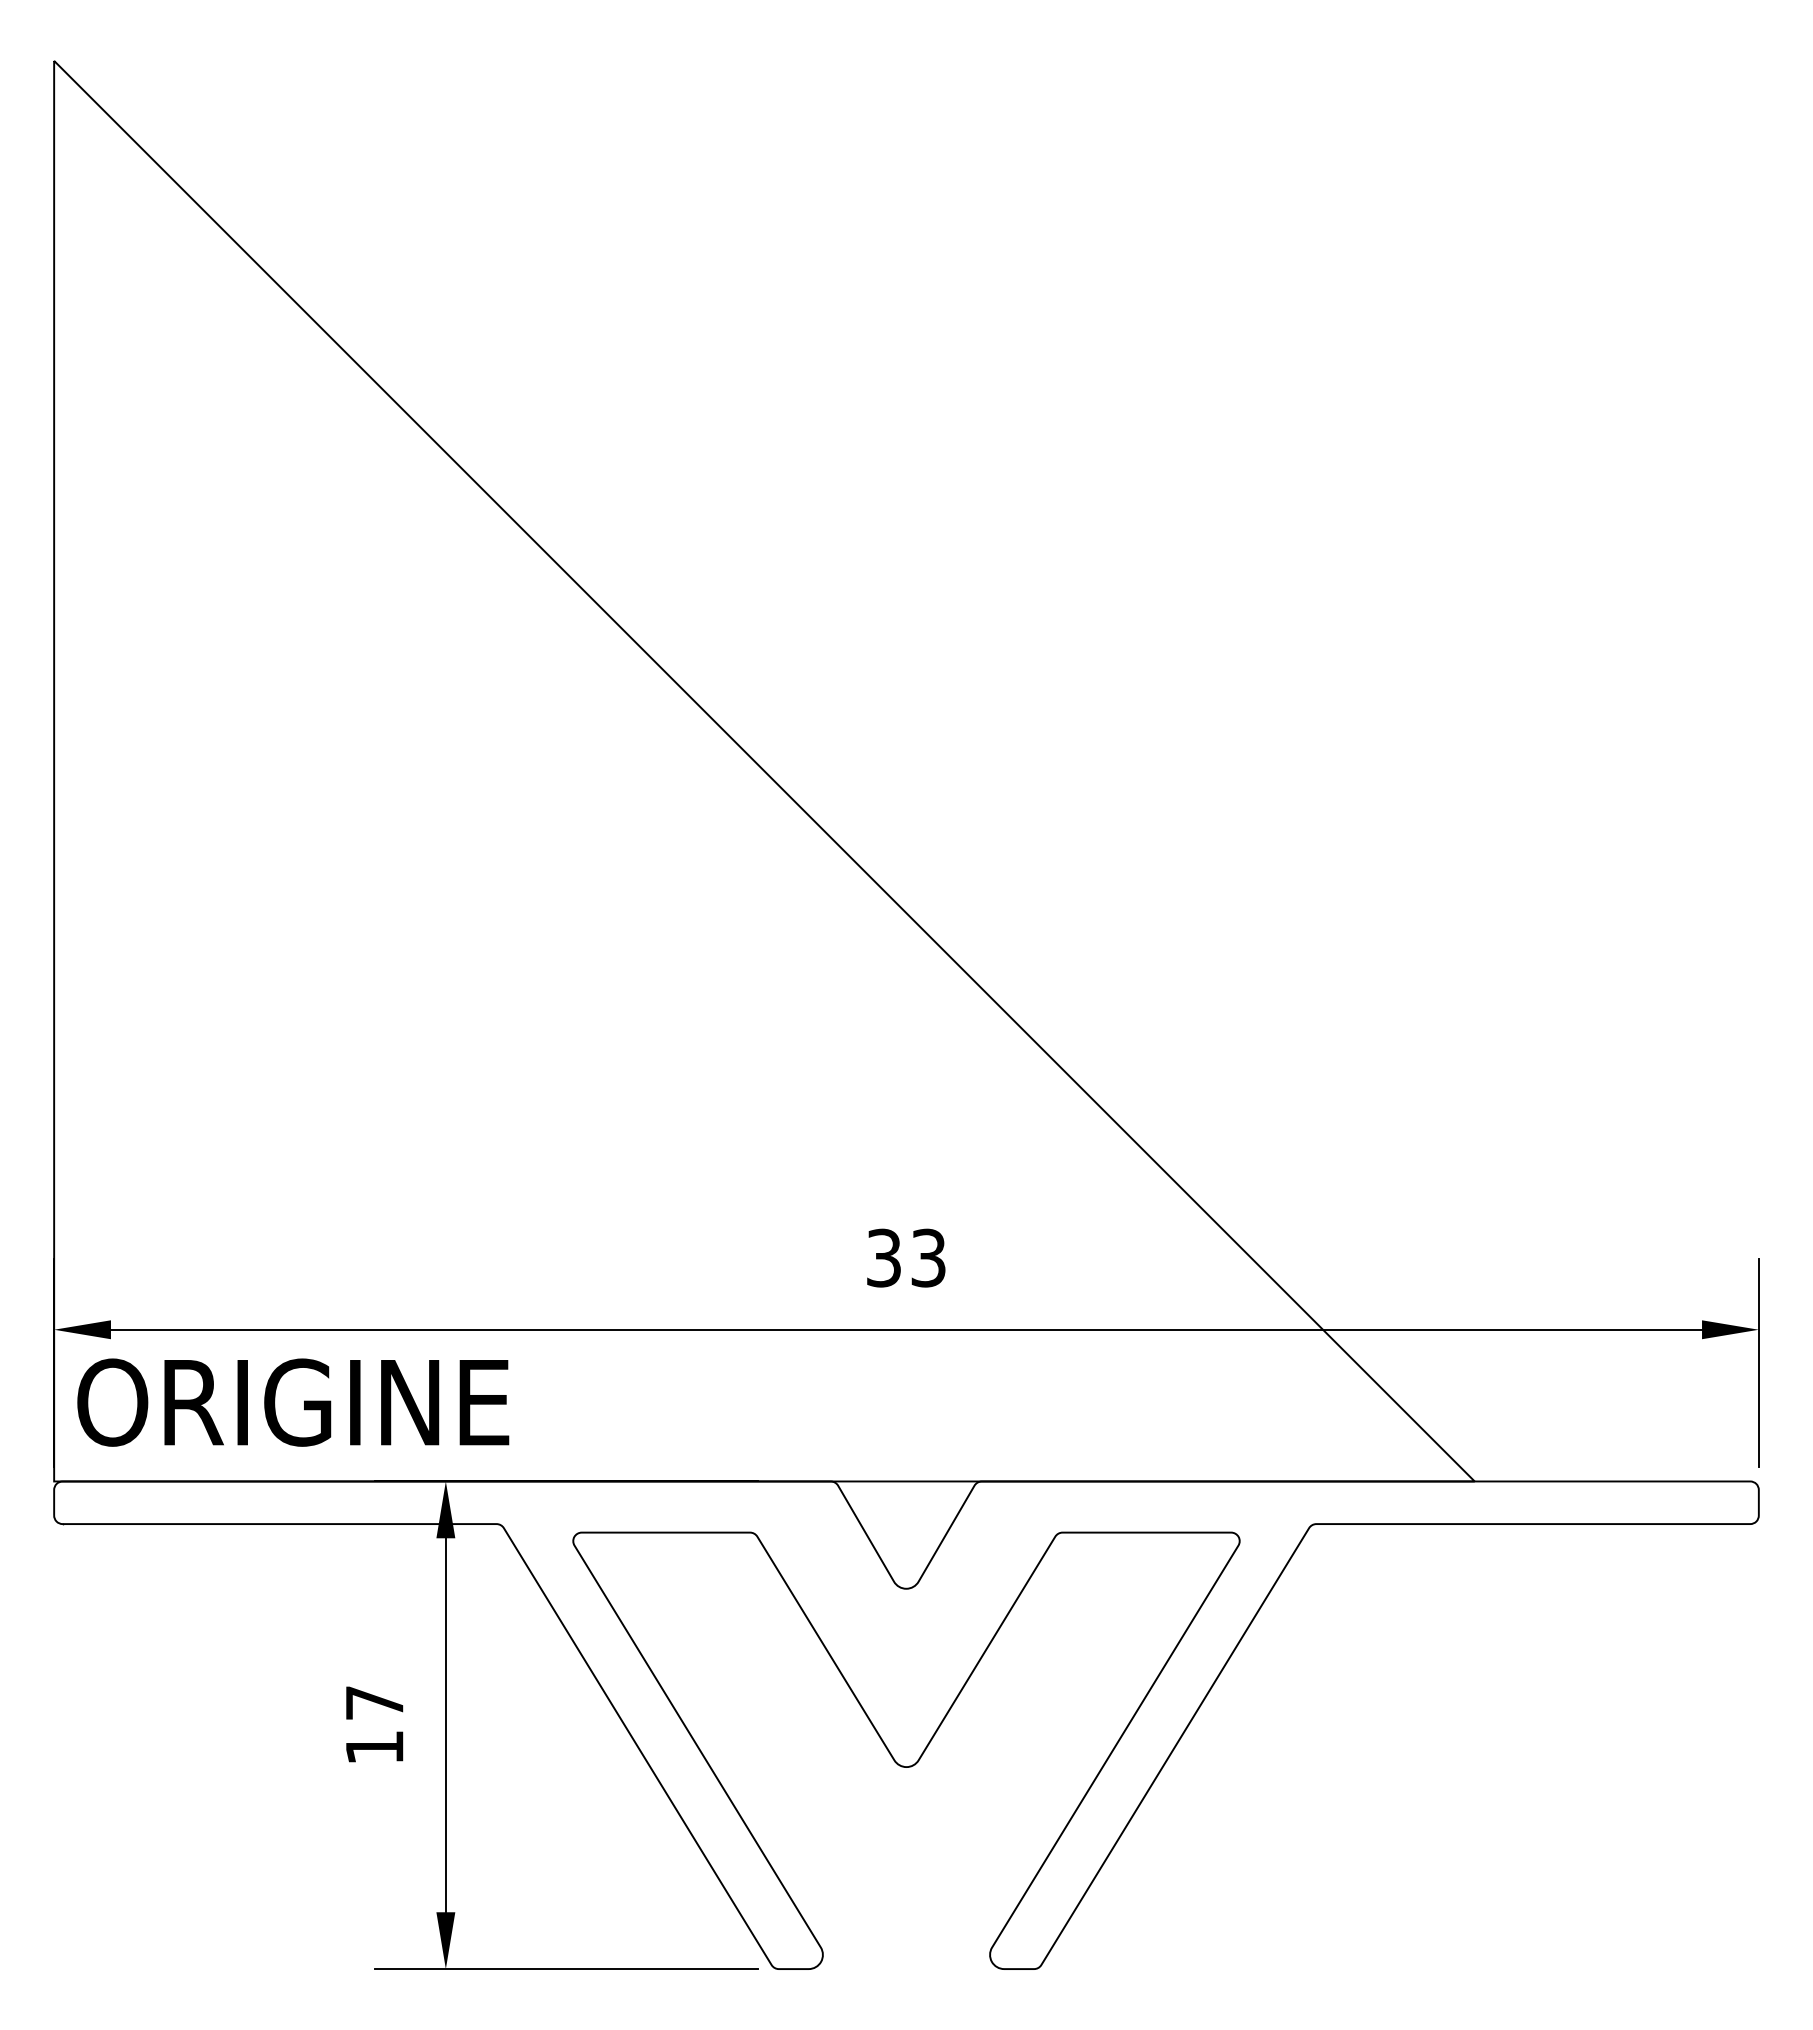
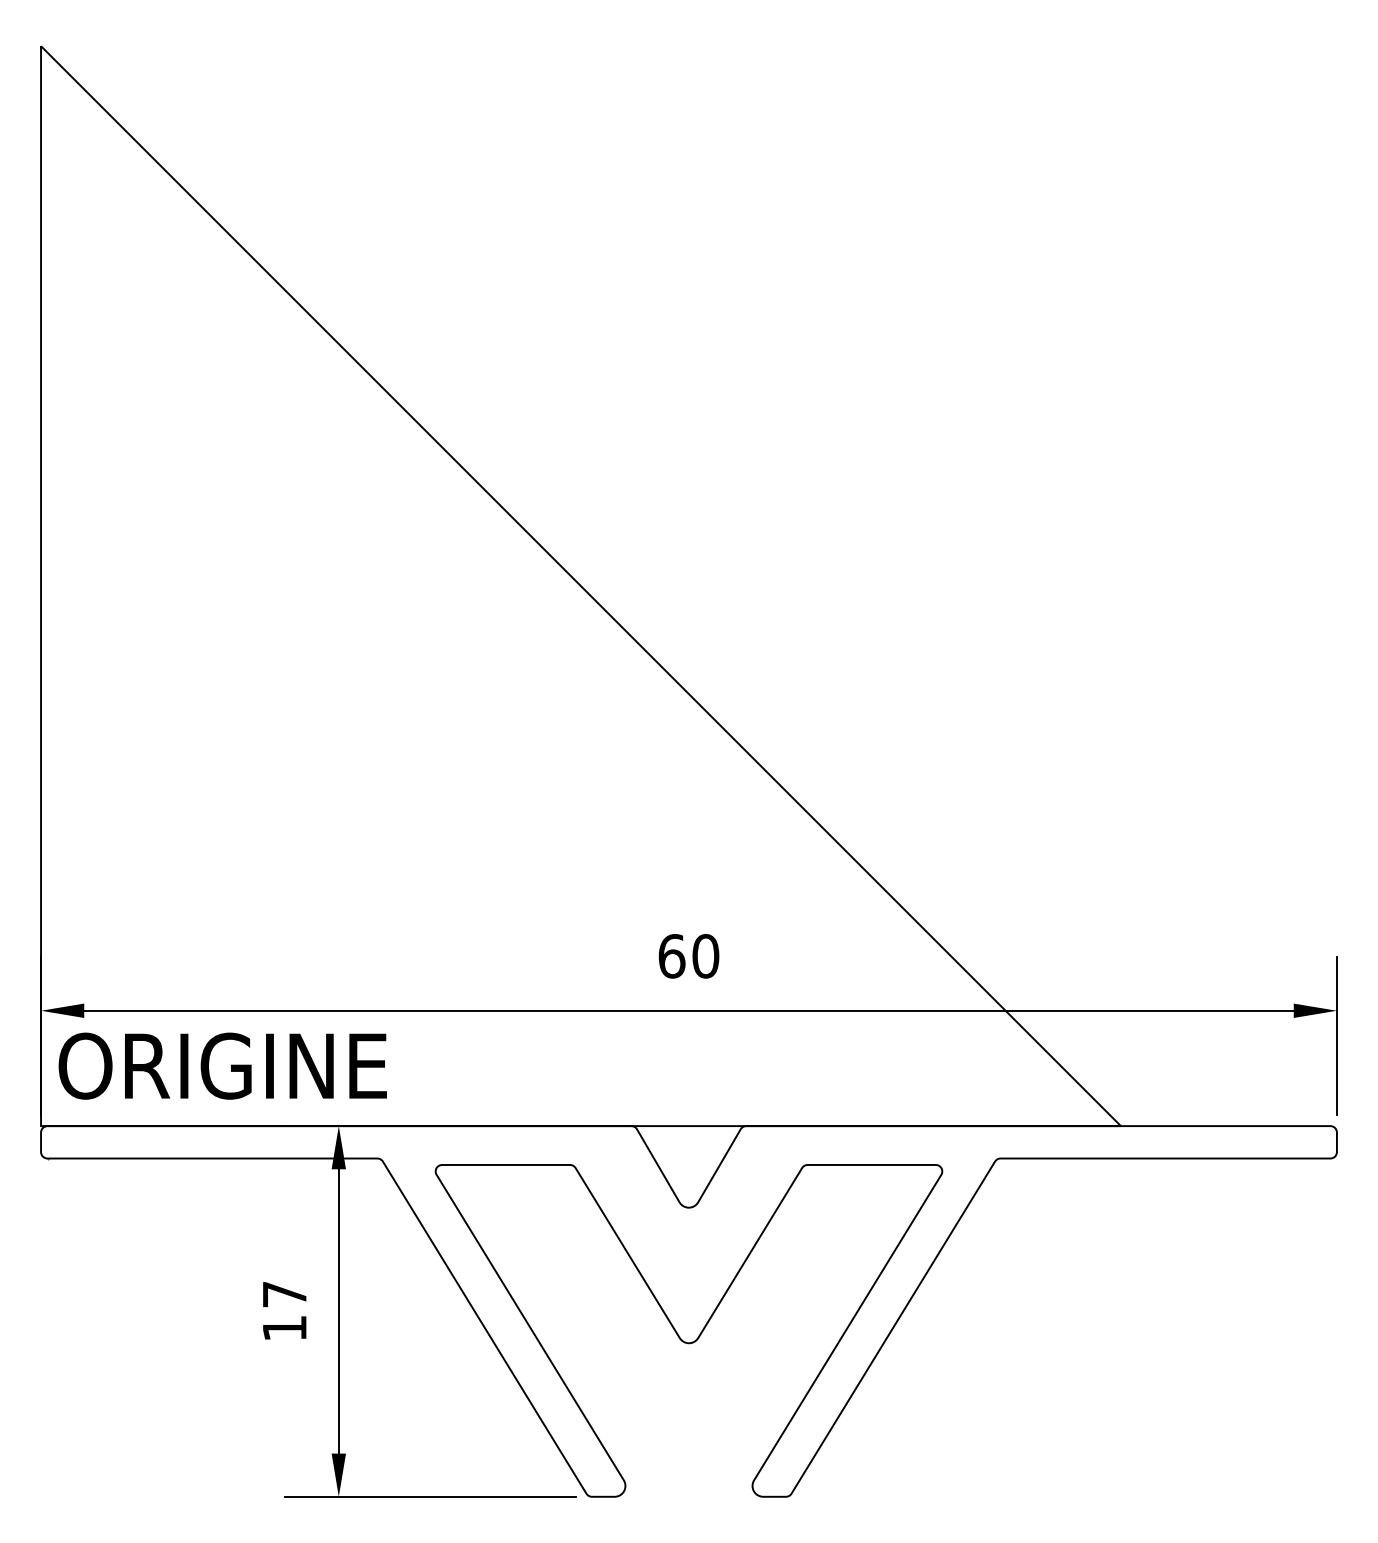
text: (906, 1257) -> (689, 955), 33 -> 60

